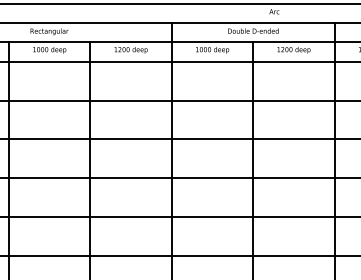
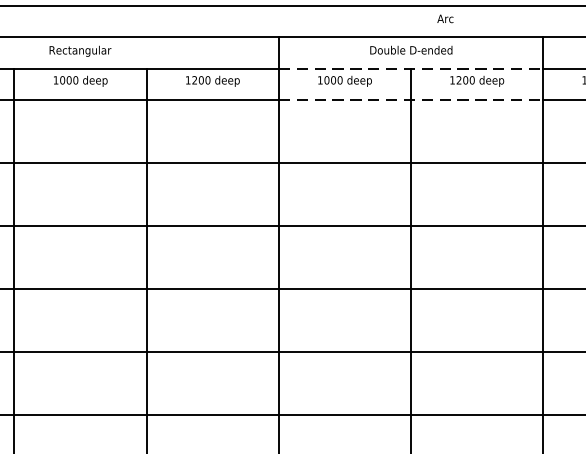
line: (253, 42) -> (411, 68), solid -> dashed
line: (253, 61) -> (411, 99), solid -> dashed

